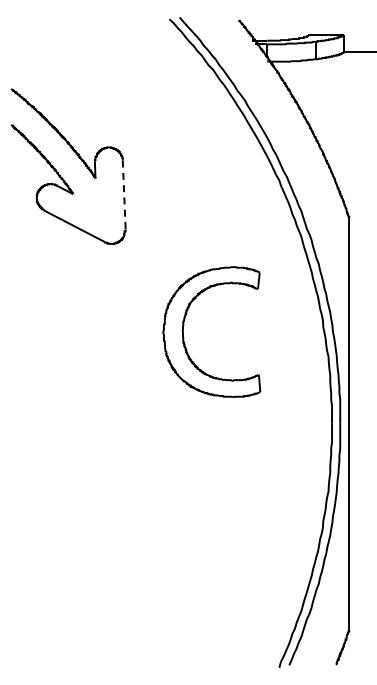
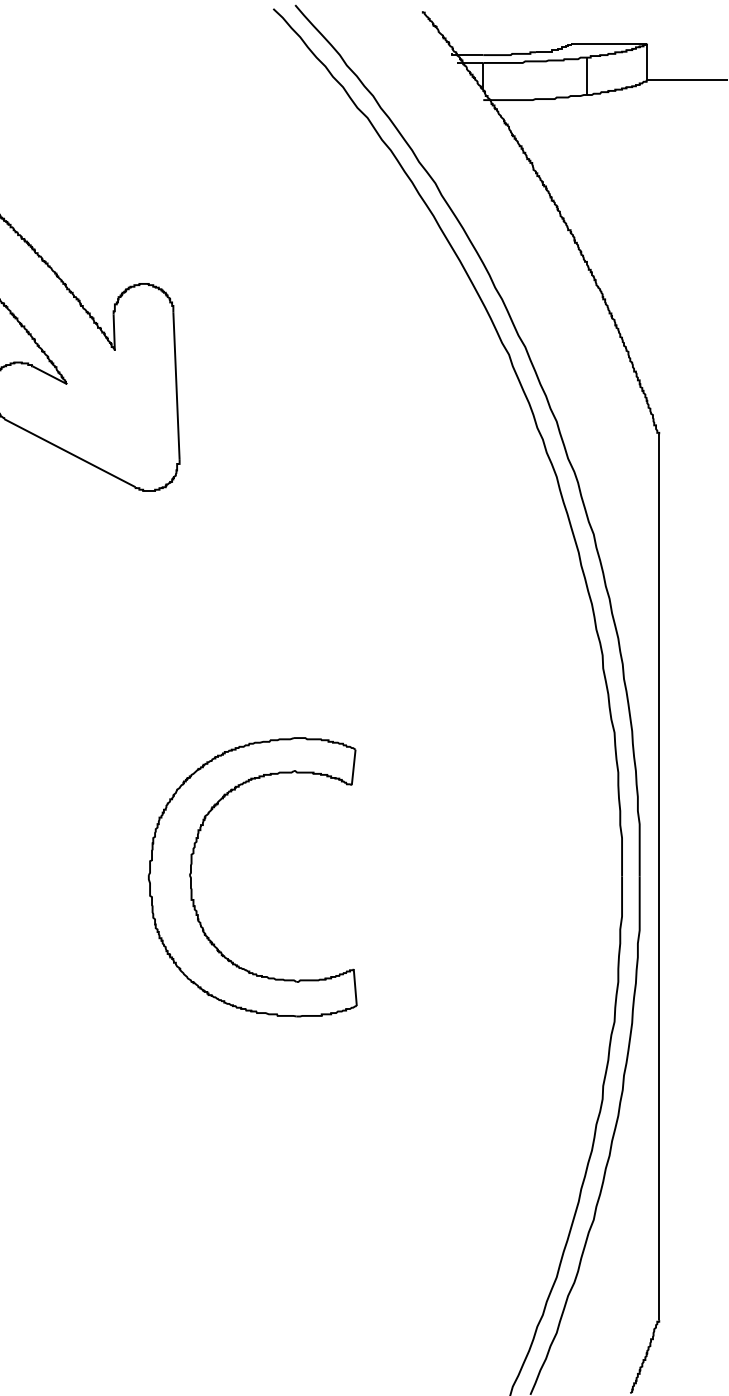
line: (124, 195) -> (177, 387), dashed -> solid
part: (184, 325) -> (194, 863), moved

